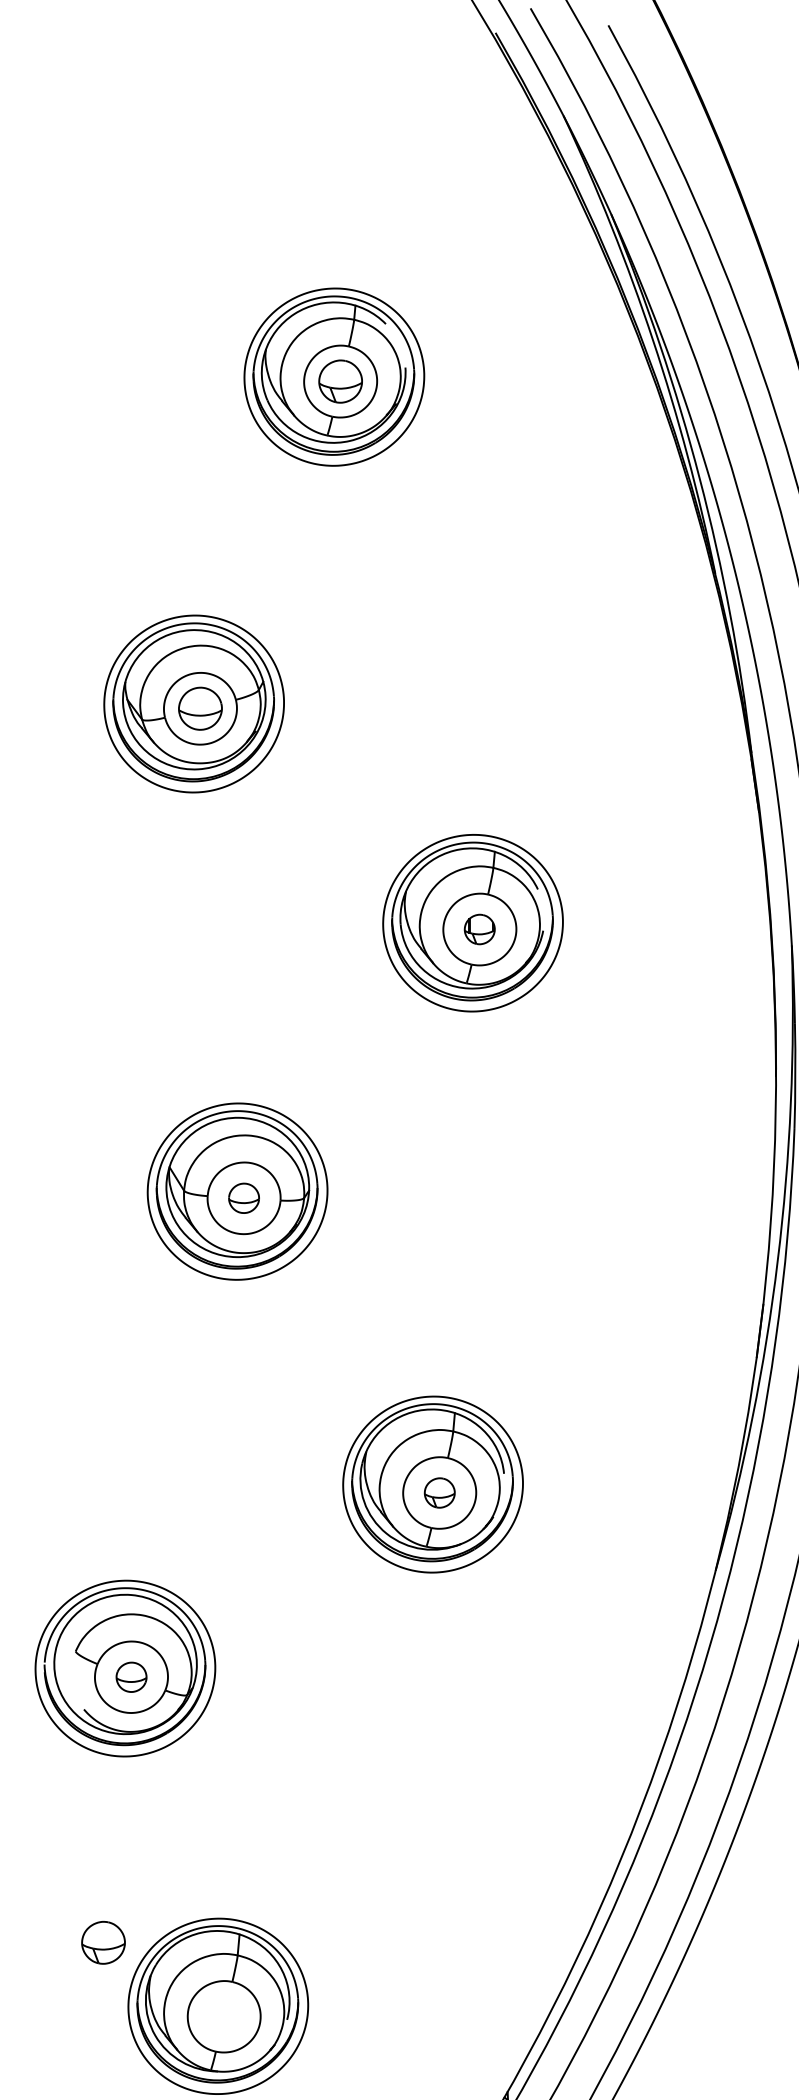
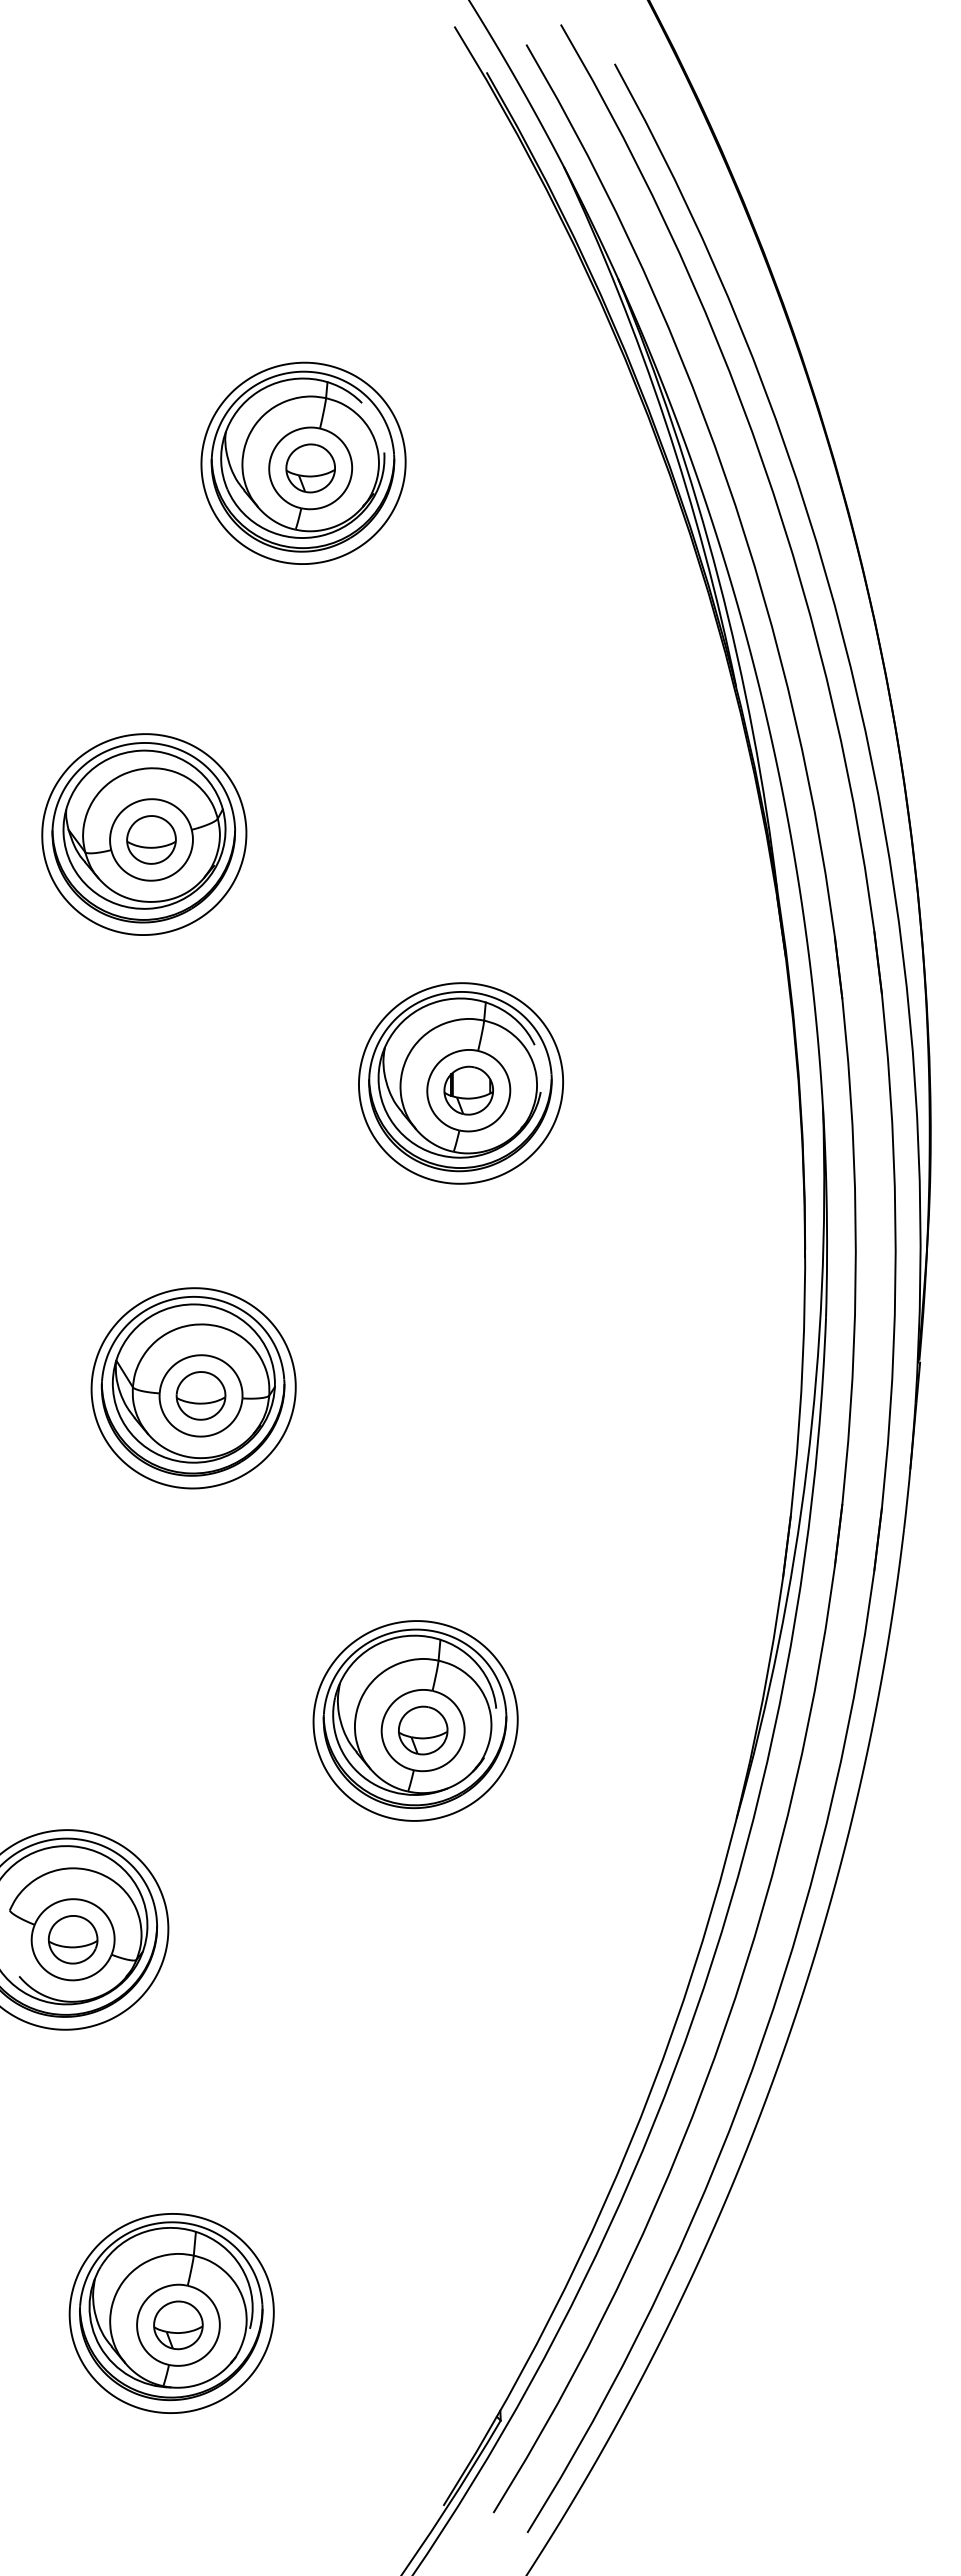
part: (479, 929) -> (468, 1090), size x1.43
part: (243, 1197) -> (200, 1395), size x1.43
part: (439, 1492) -> (423, 1730), size x1.43
part: (131, 1677) -> (73, 1939), size x1.43
part: (103, 1942) -> (178, 2325), moved

